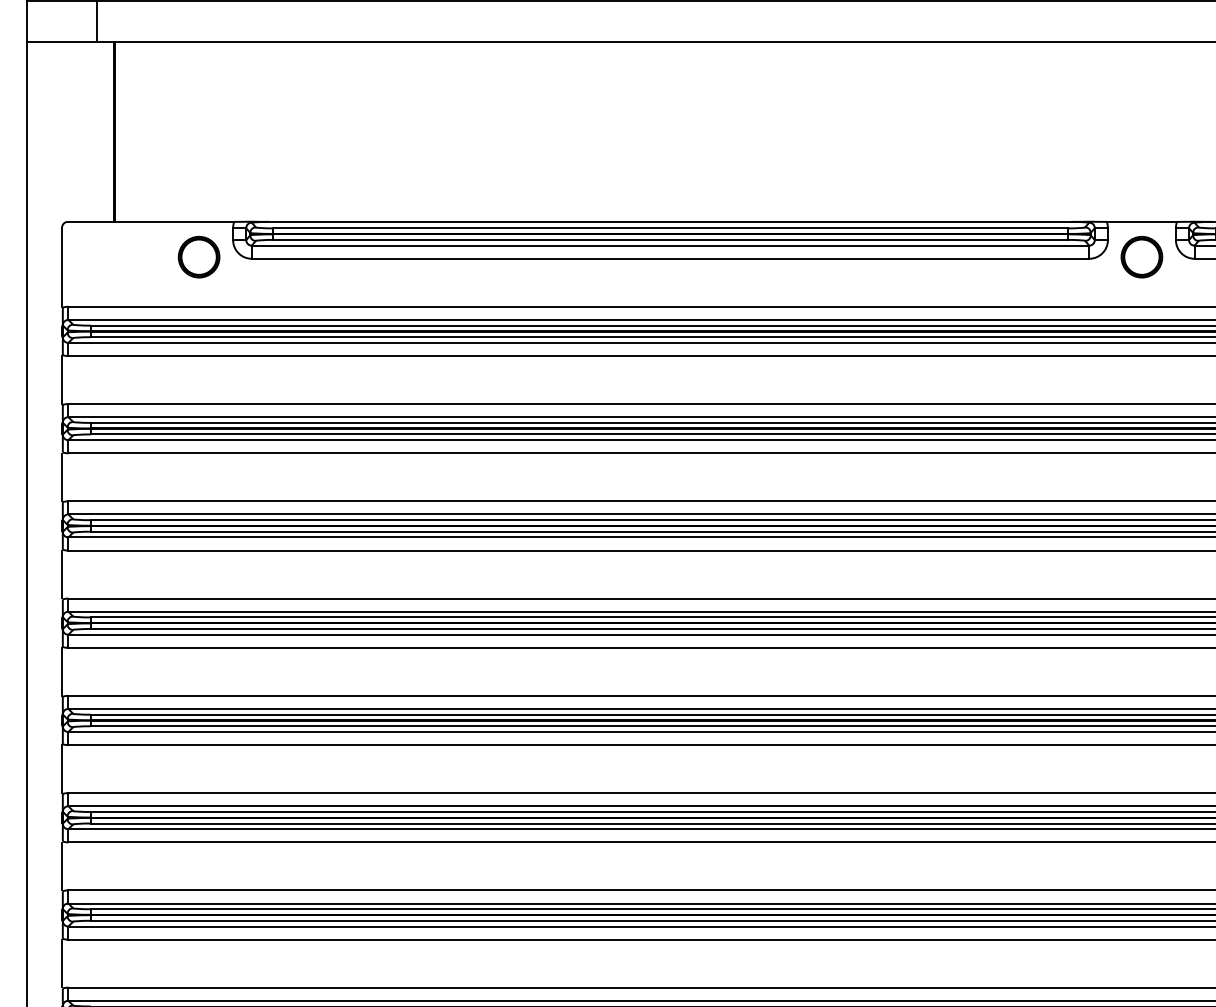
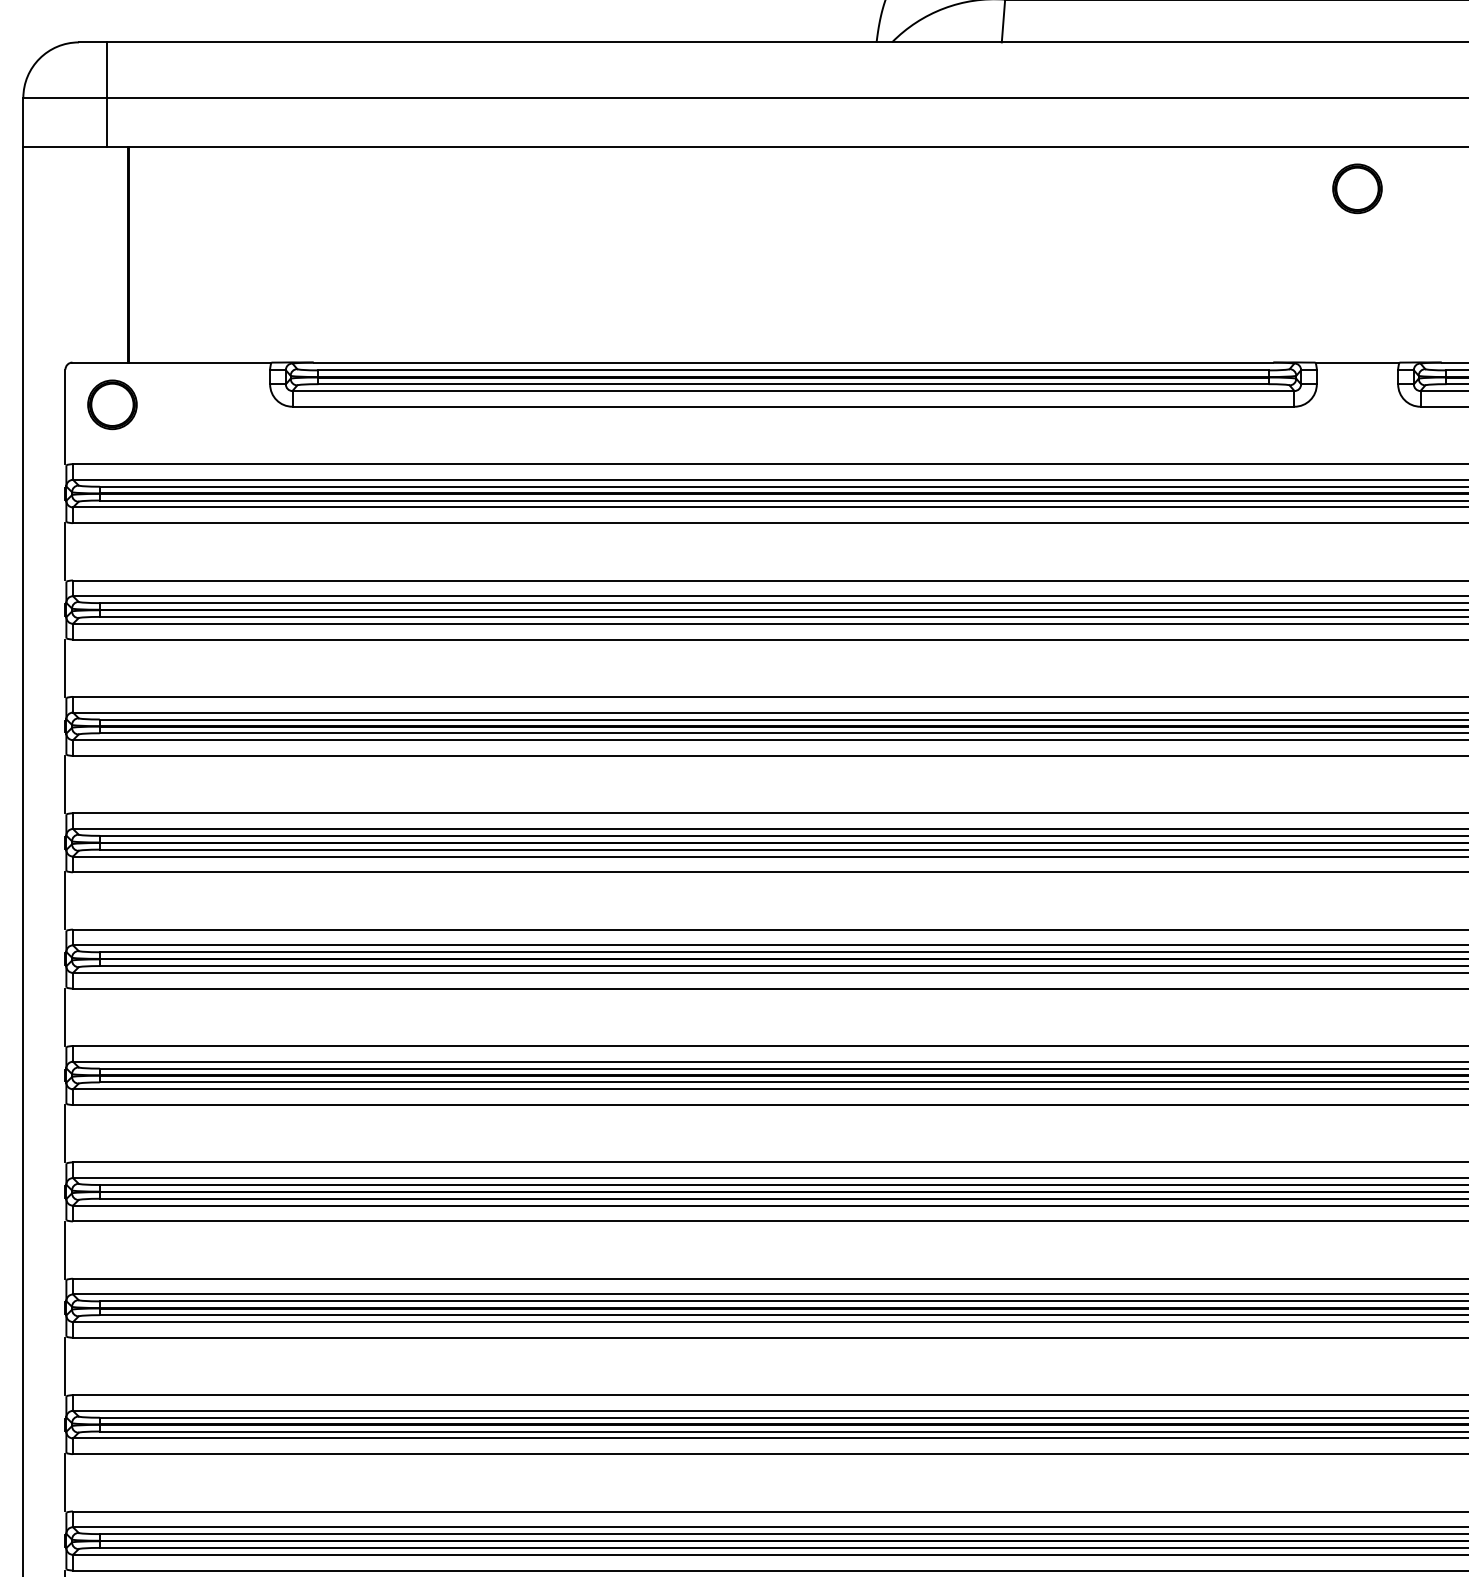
part: (199, 256) -> (112, 404), moved
part: (1141, 256) -> (1357, 188), moved

